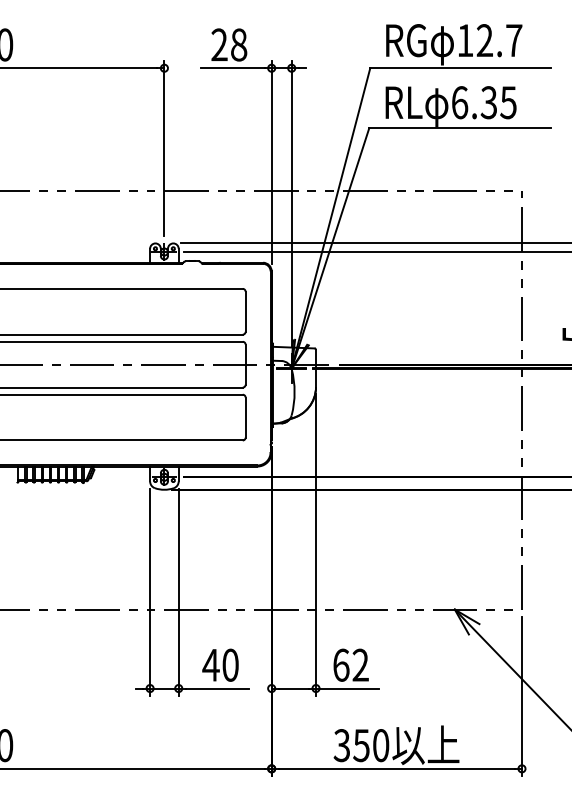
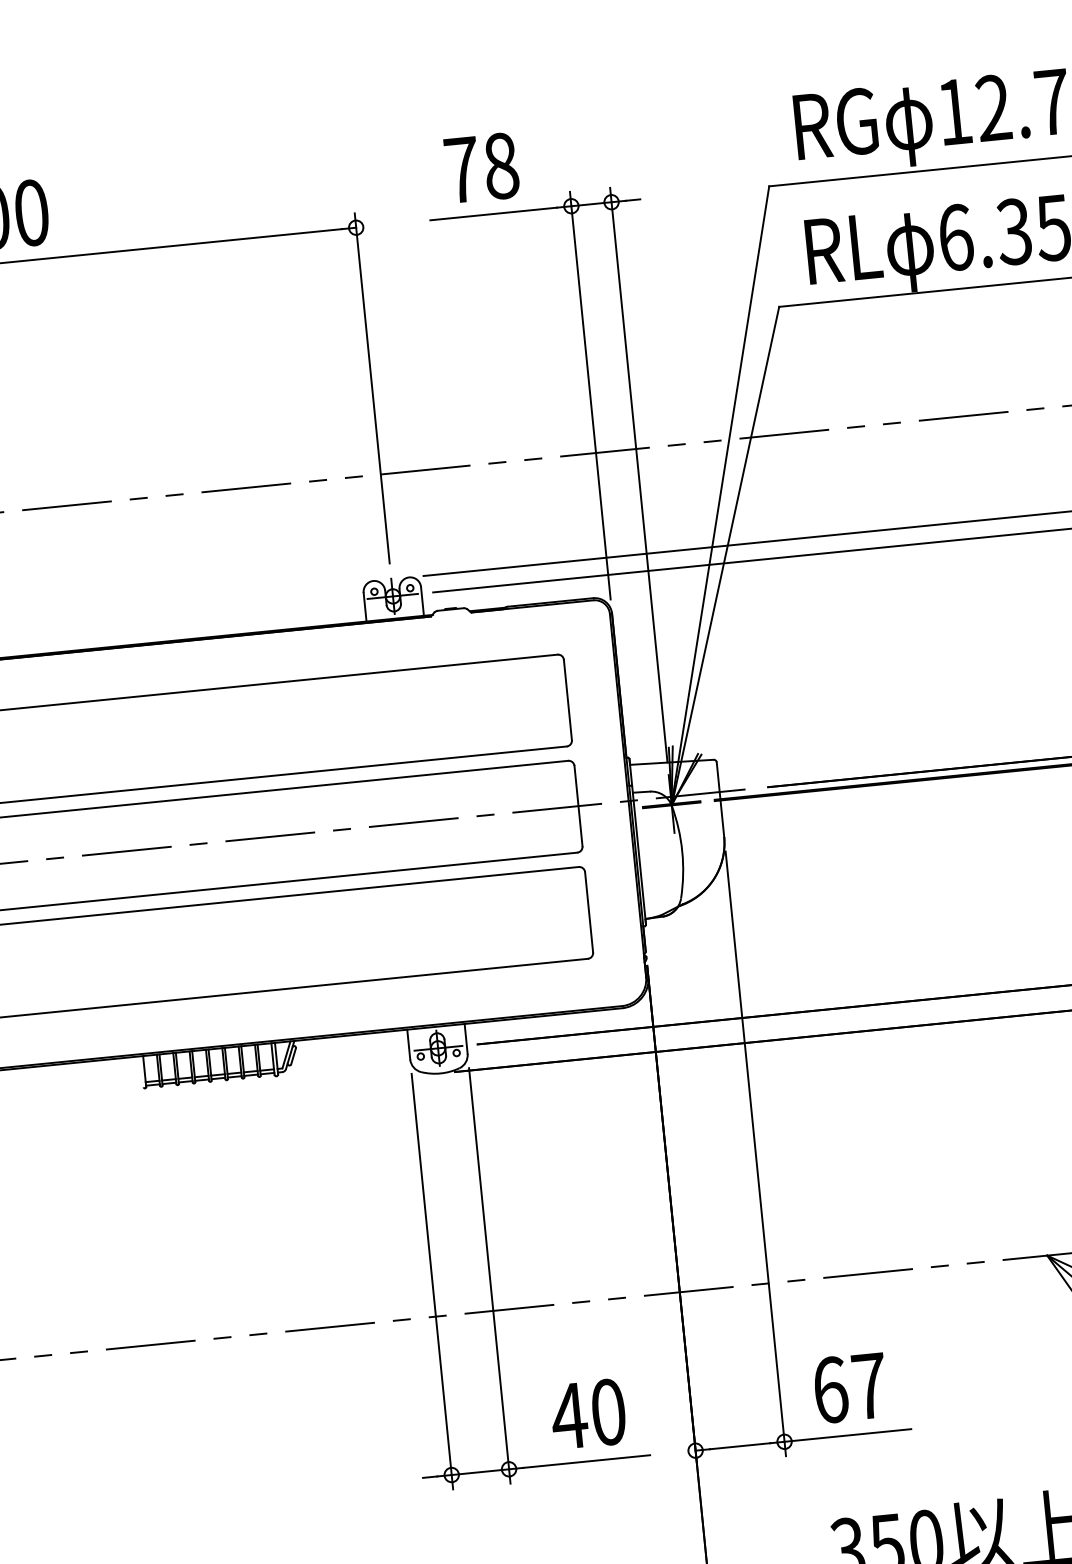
text: (219, 44) -> (461, 169), 28 -> 78
text: (360, 664) -> (868, 1384), 62 -> 67

